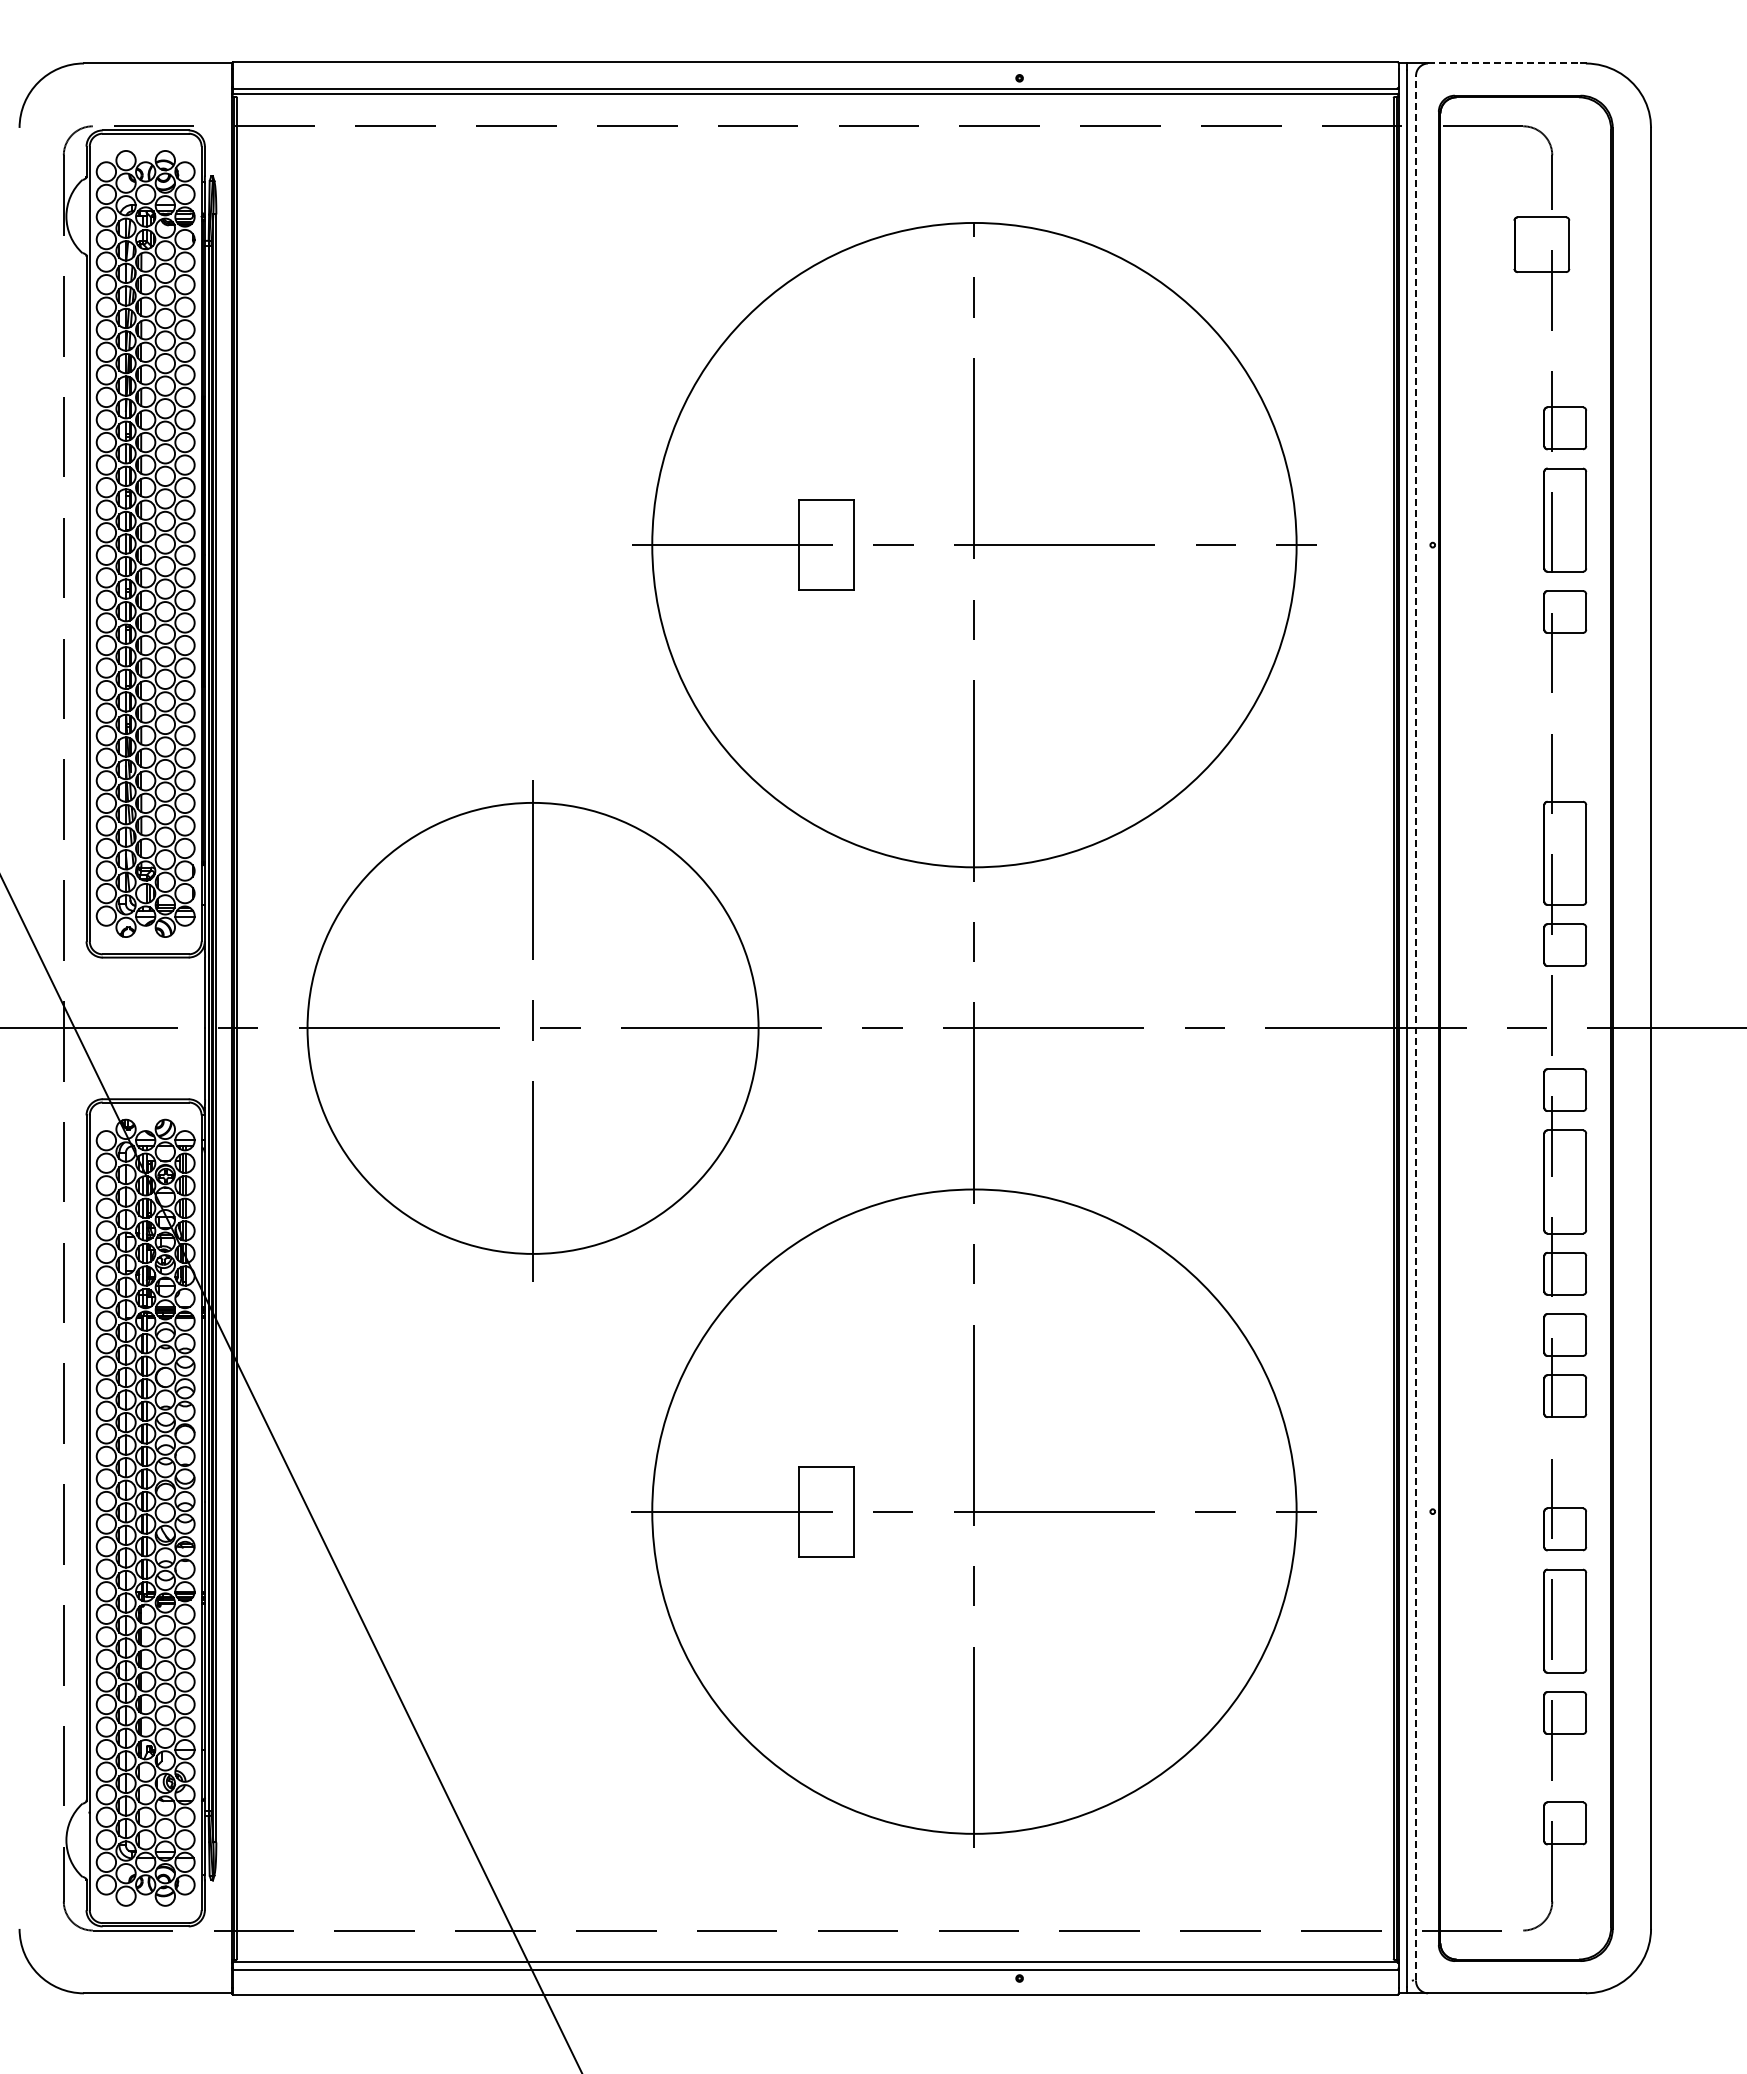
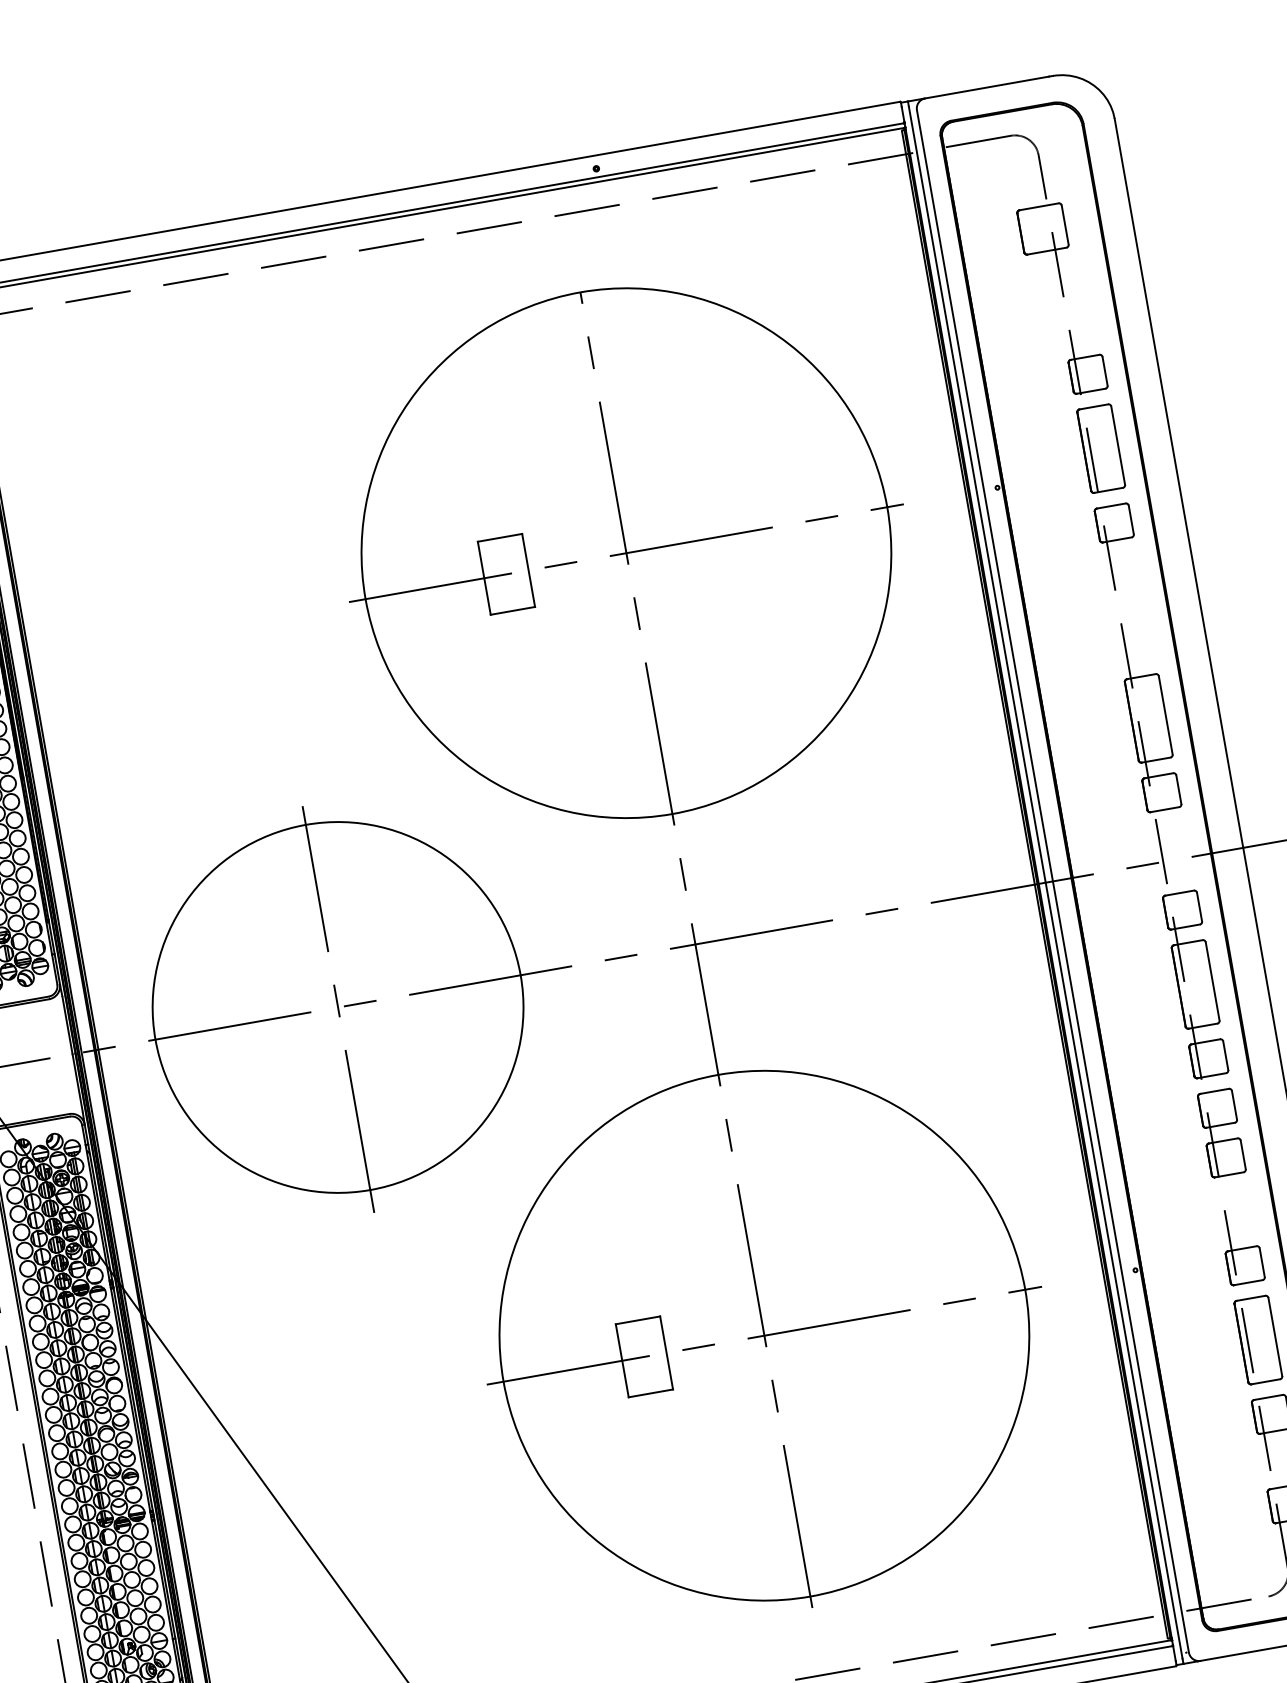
line: (1504, 63) -> (986, 87), dashed -> solid
line: (1416, 1027) -> (1053, 880), dashed -> solid

